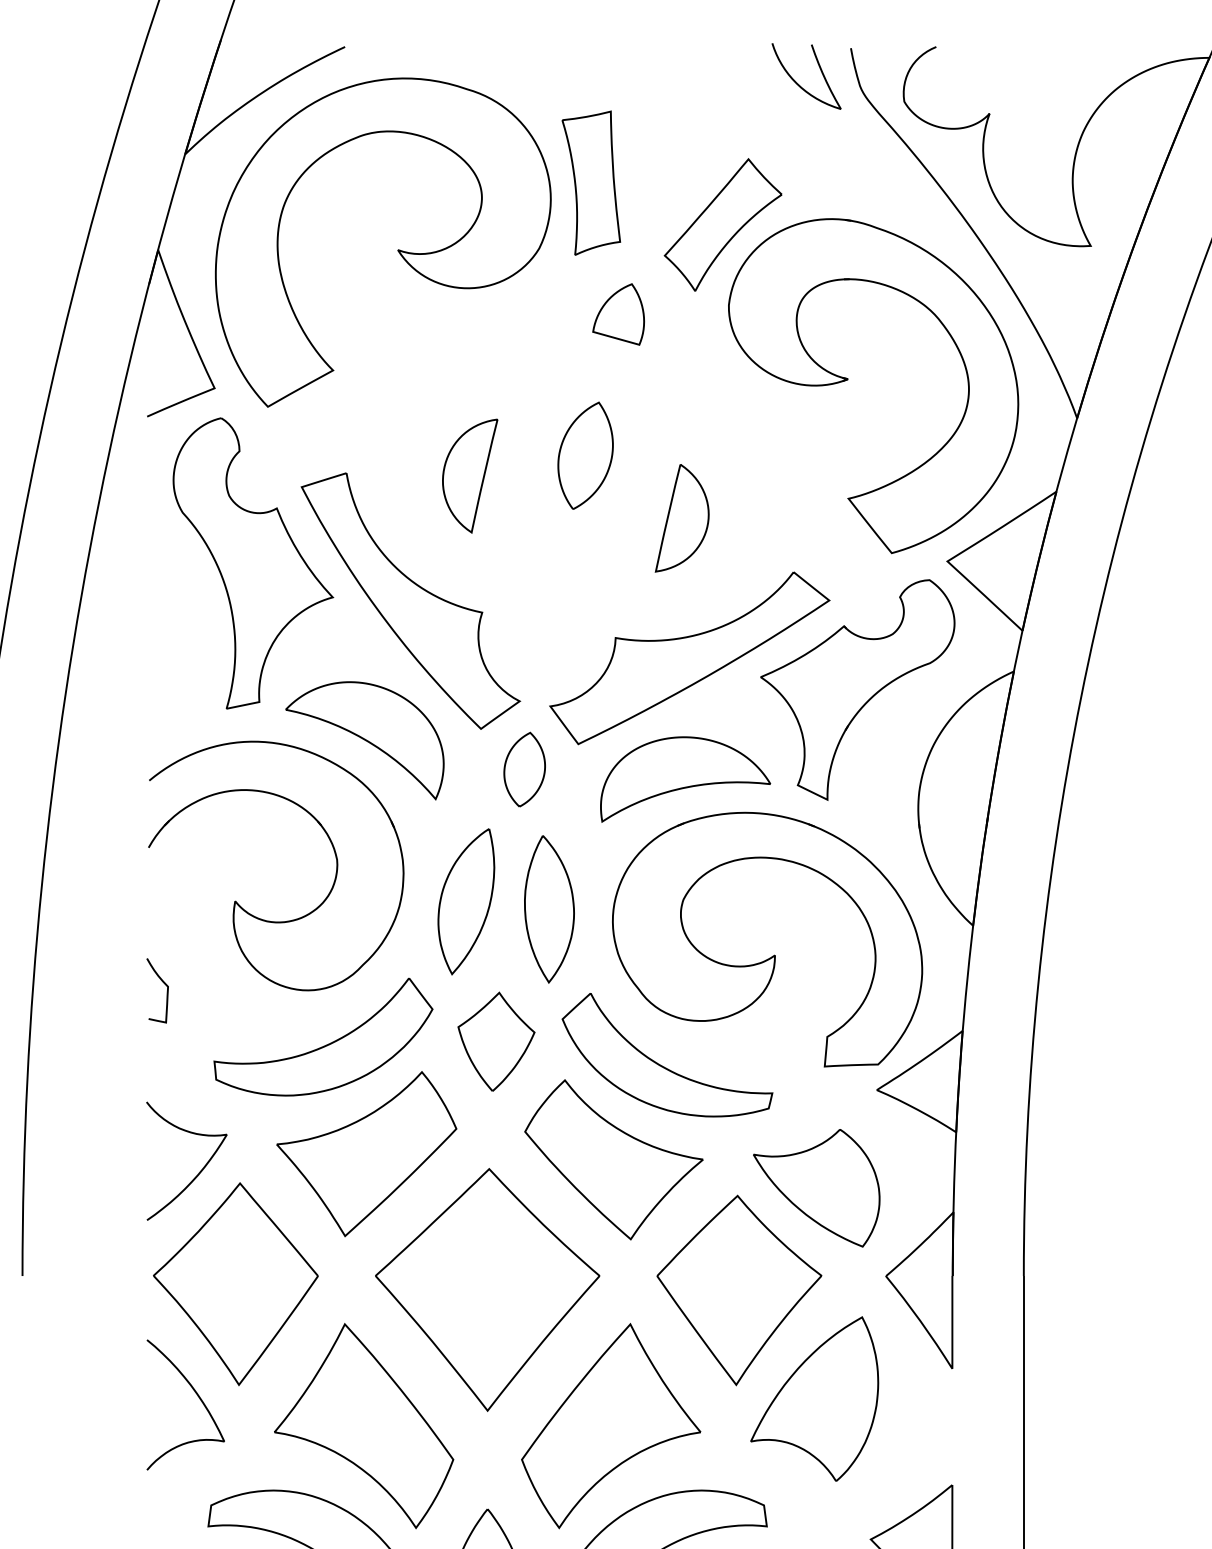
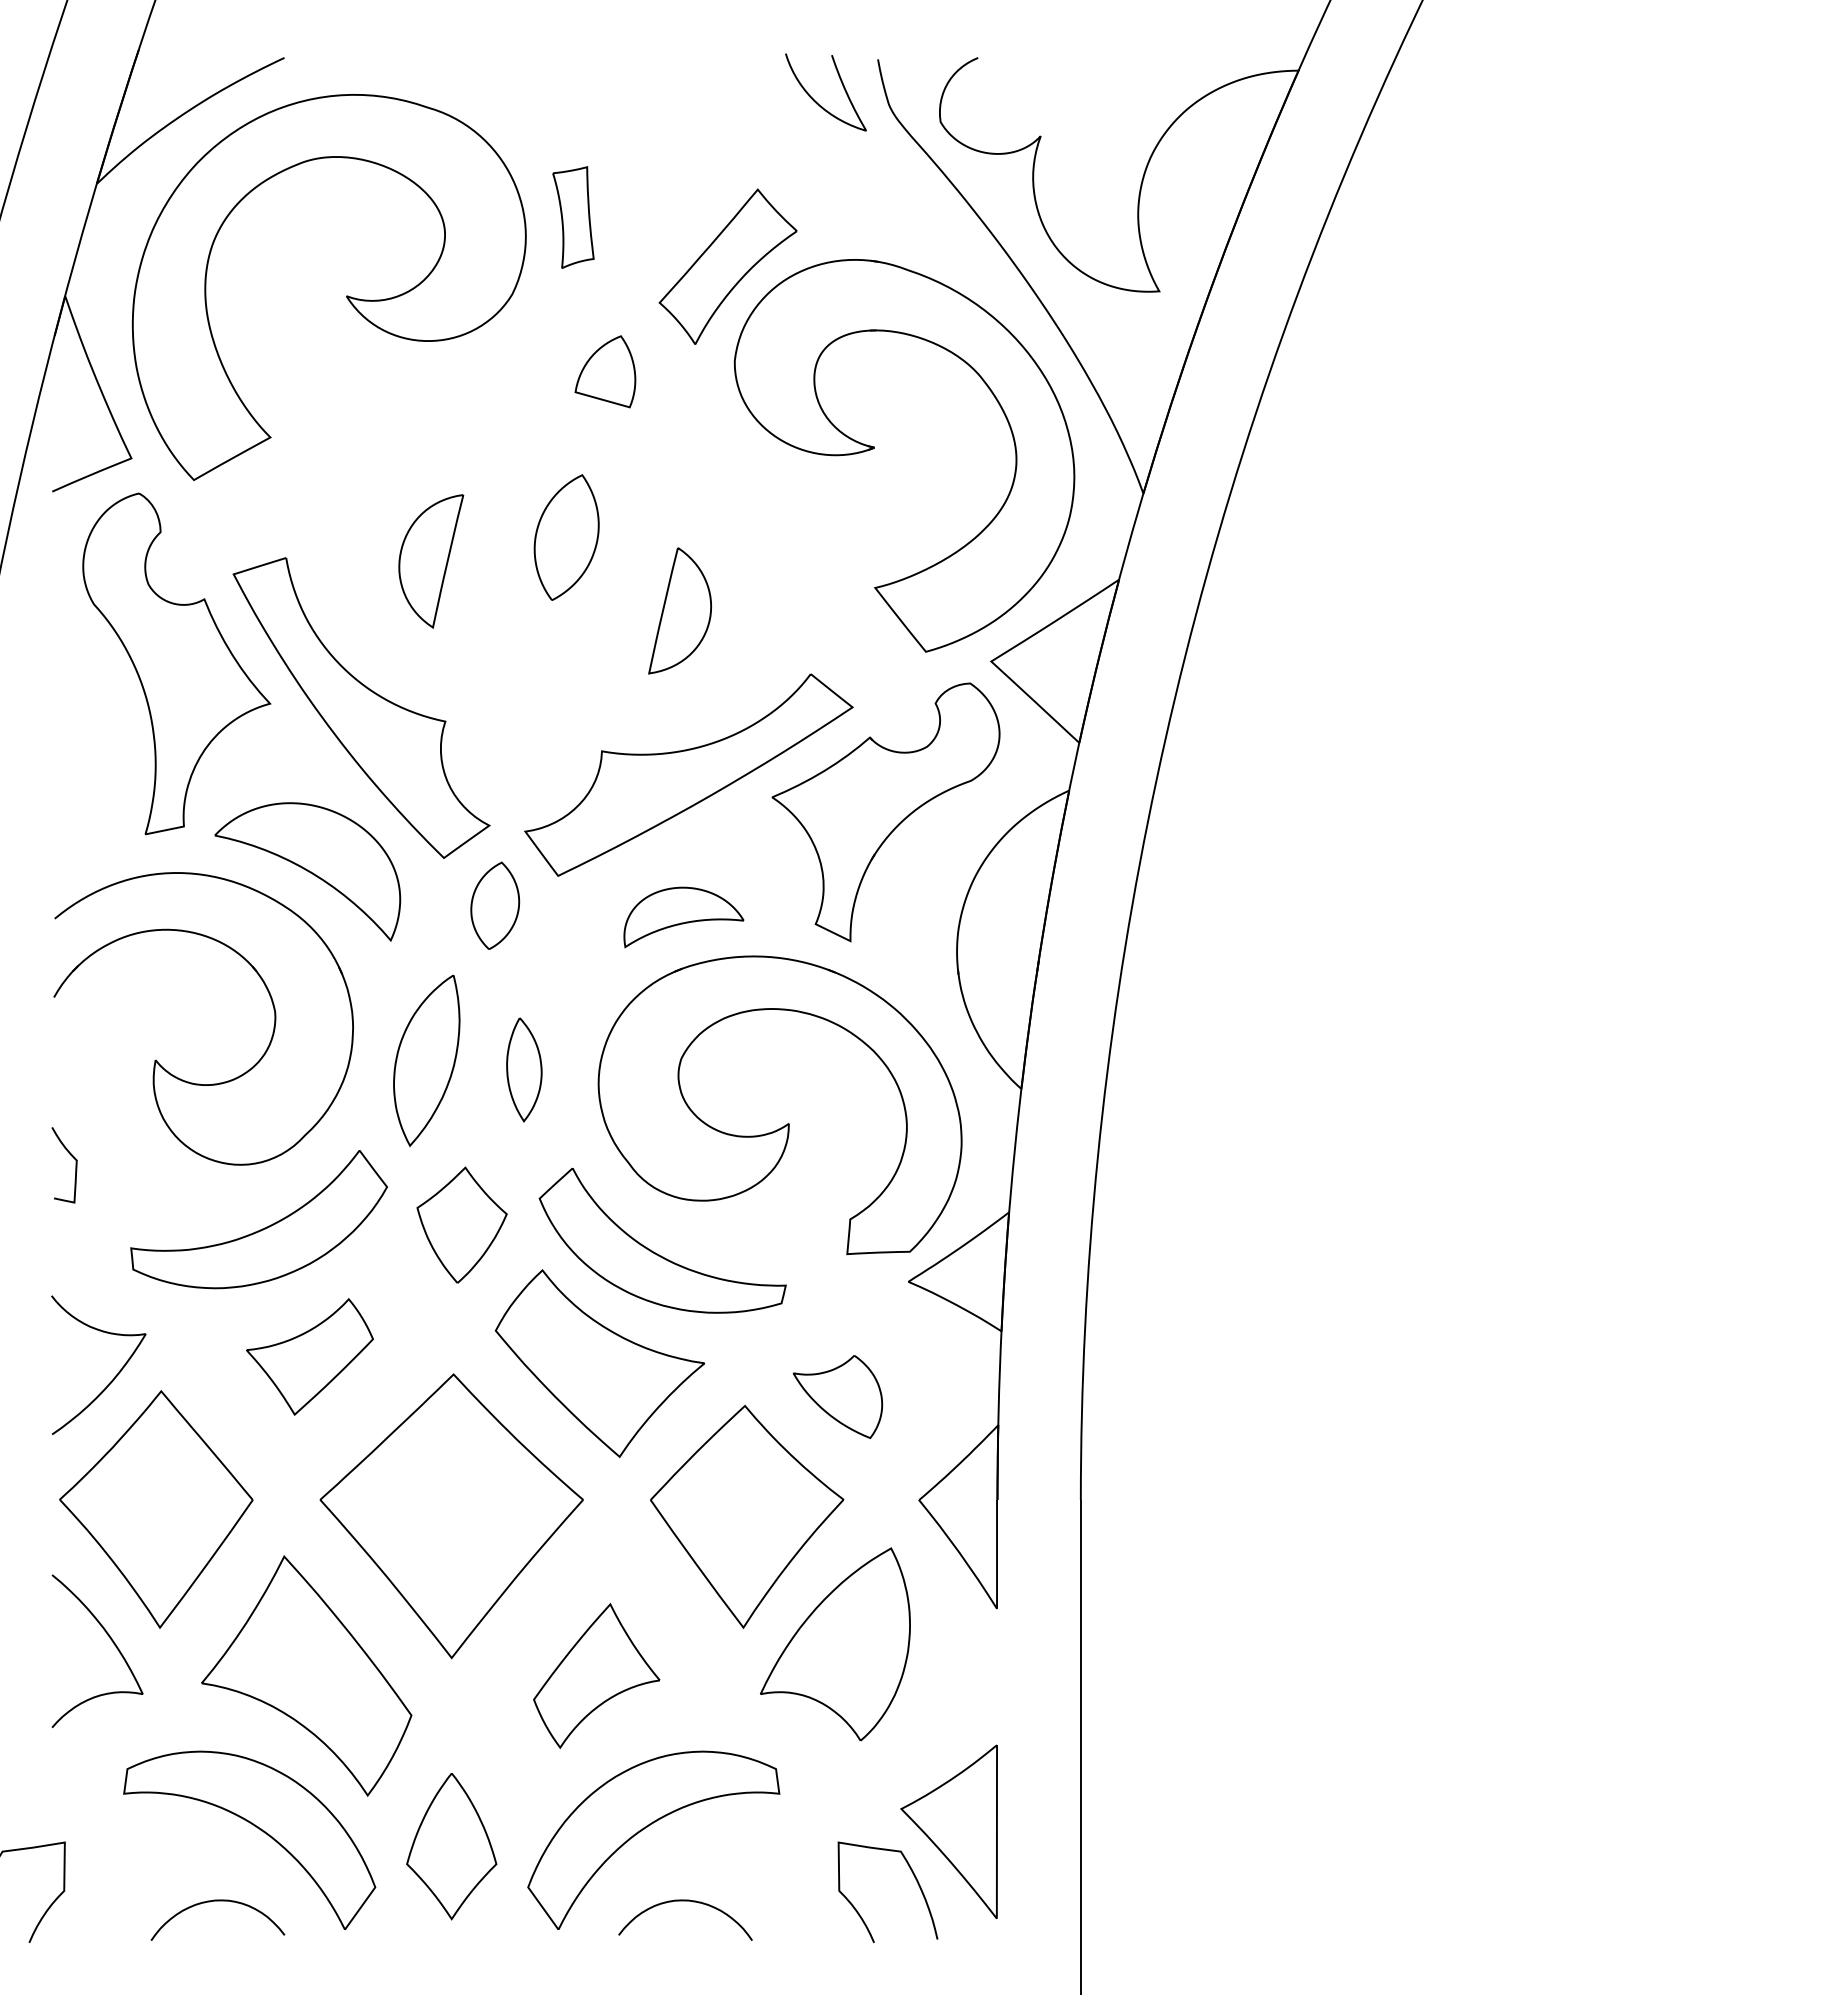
part: (591, 182) -> (573, 217), size x0.6
part: (685, 779) -> (683, 917), size x0.6
part: (549, 909) -> (524, 1069), size x0.6
part: (366, 1153) -> (309, 1356), size x0.6
part: (816, 1187) -> (837, 1396), size x0.6
part: (611, 1425) -> (596, 1675), size x0.6

